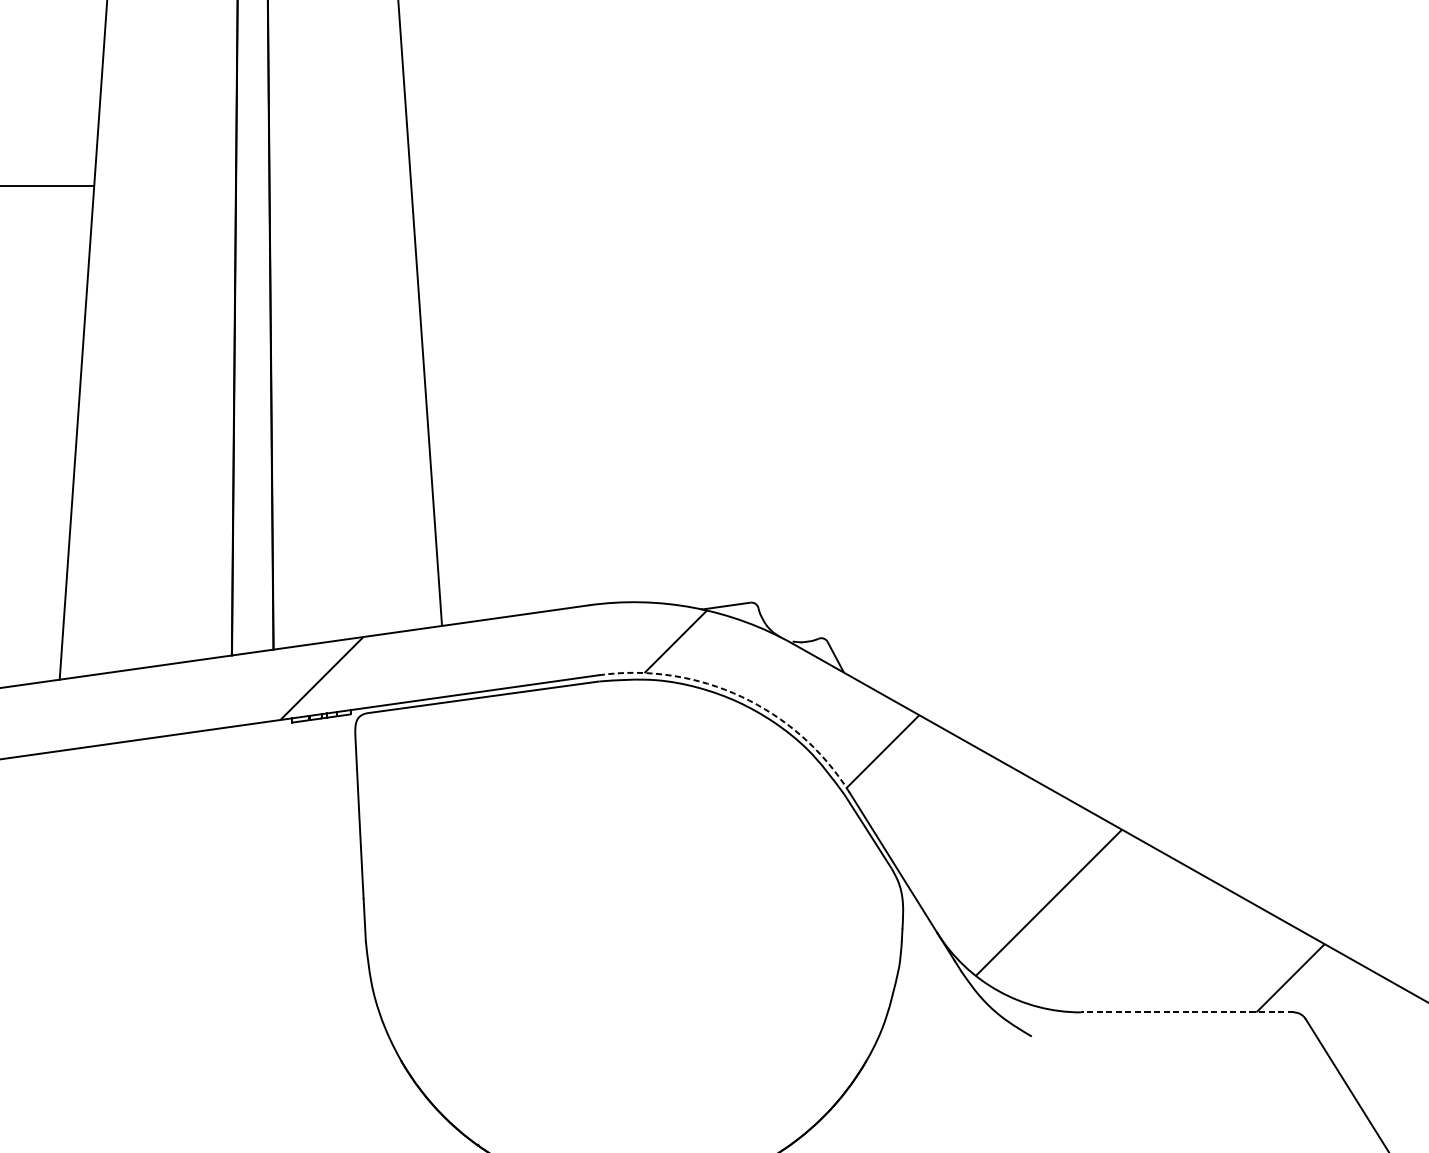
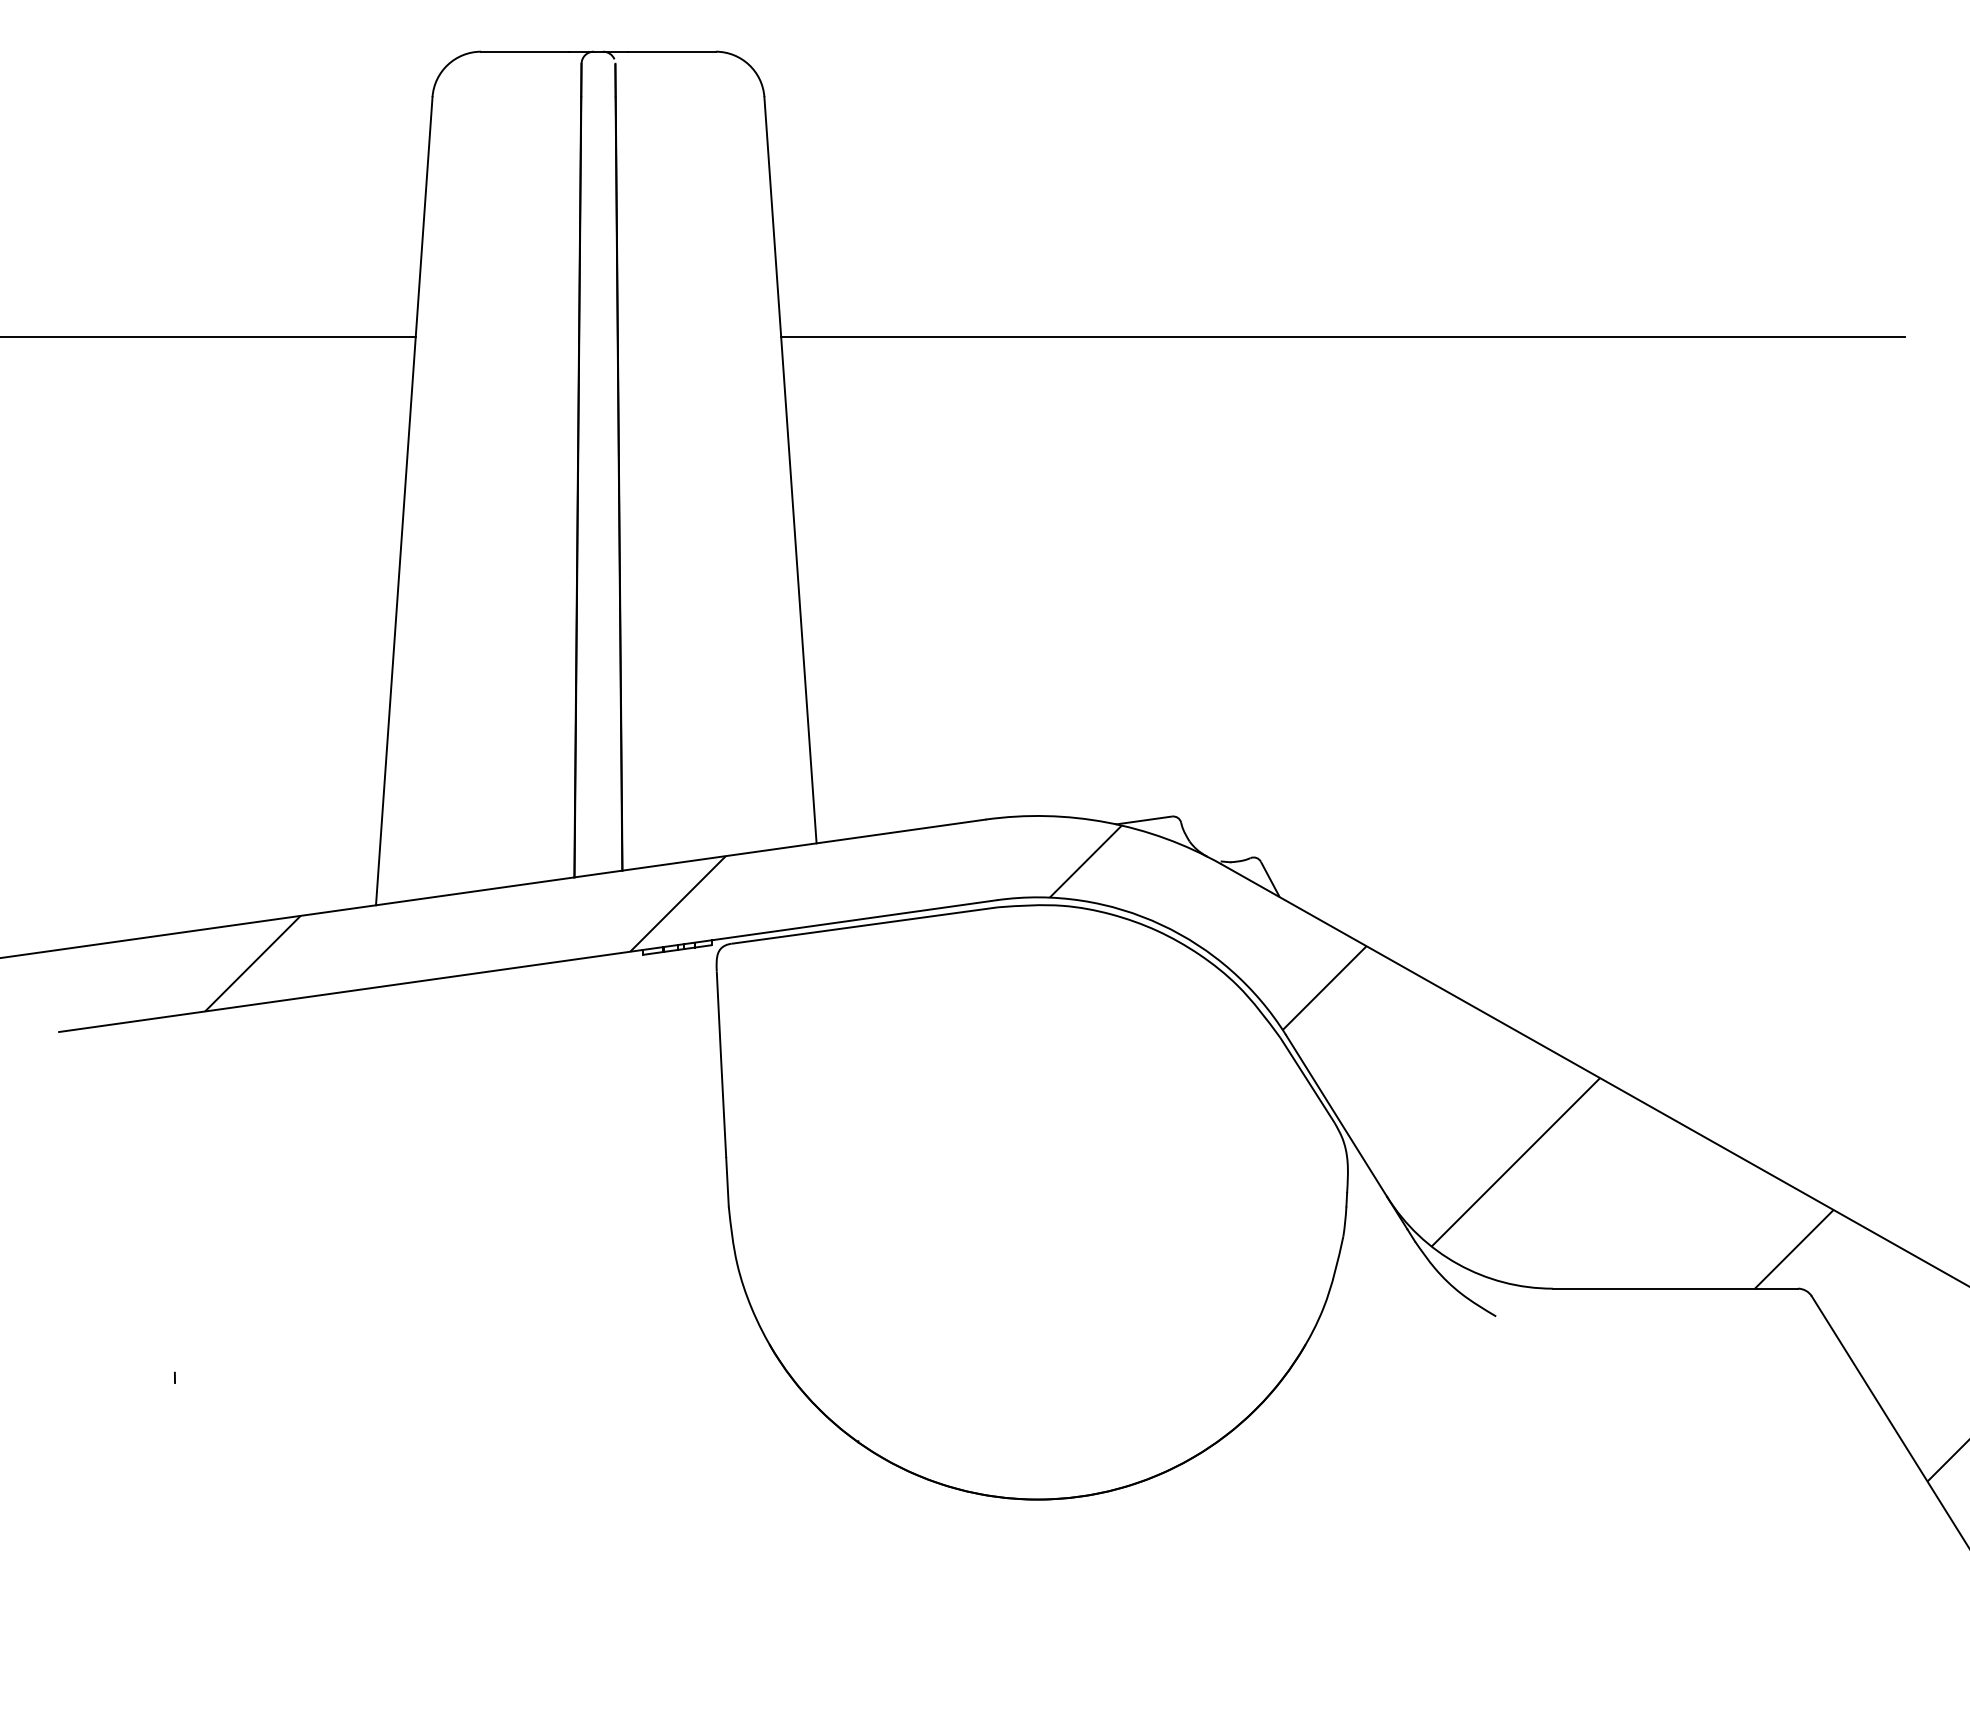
line: (898, 186) -> (1342, 336), added
arc: (741, 696) -> (1161, 924), dashed -> solid
line: (1187, 1012) -> (1675, 1288), dashed -> solid

